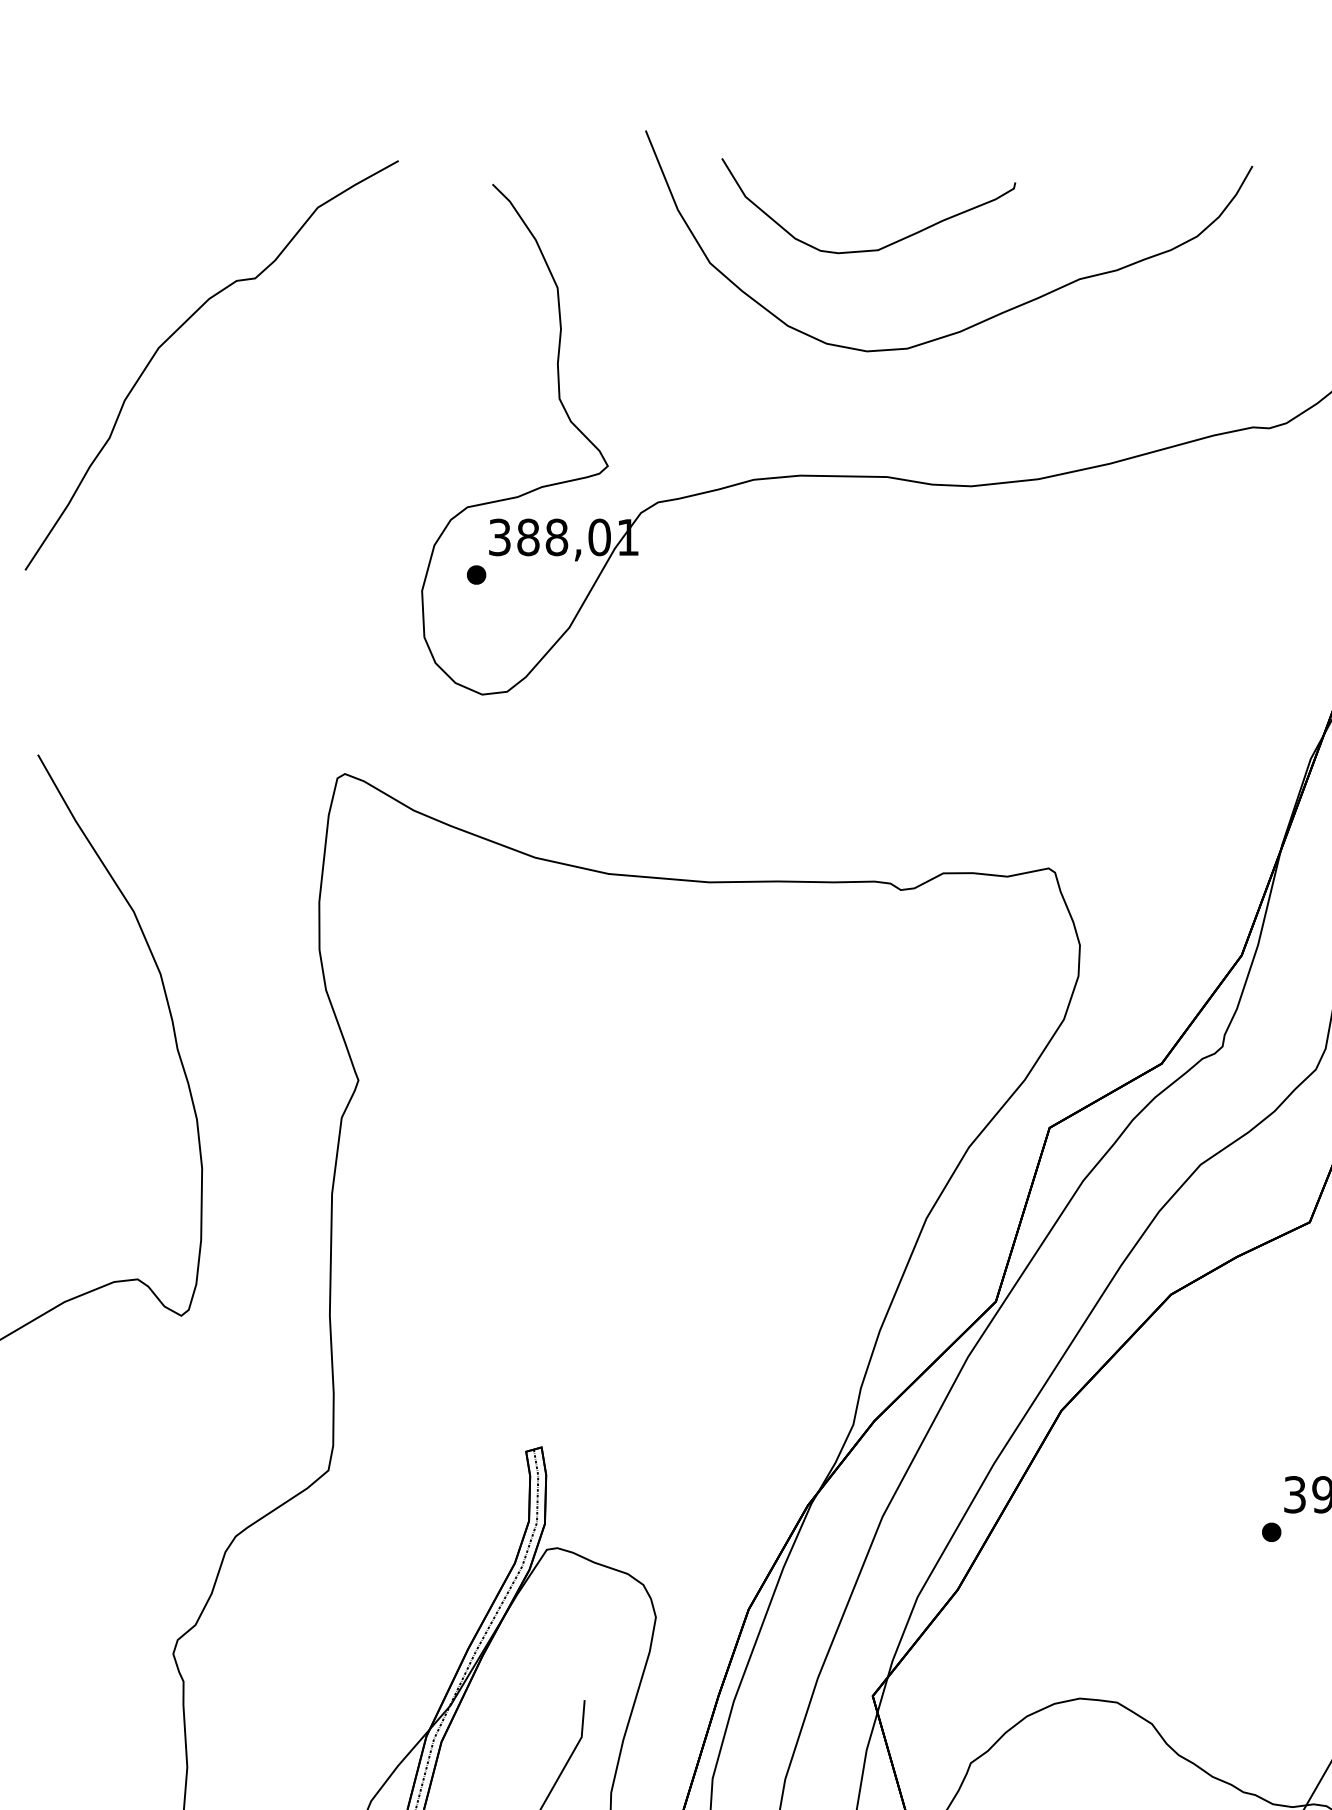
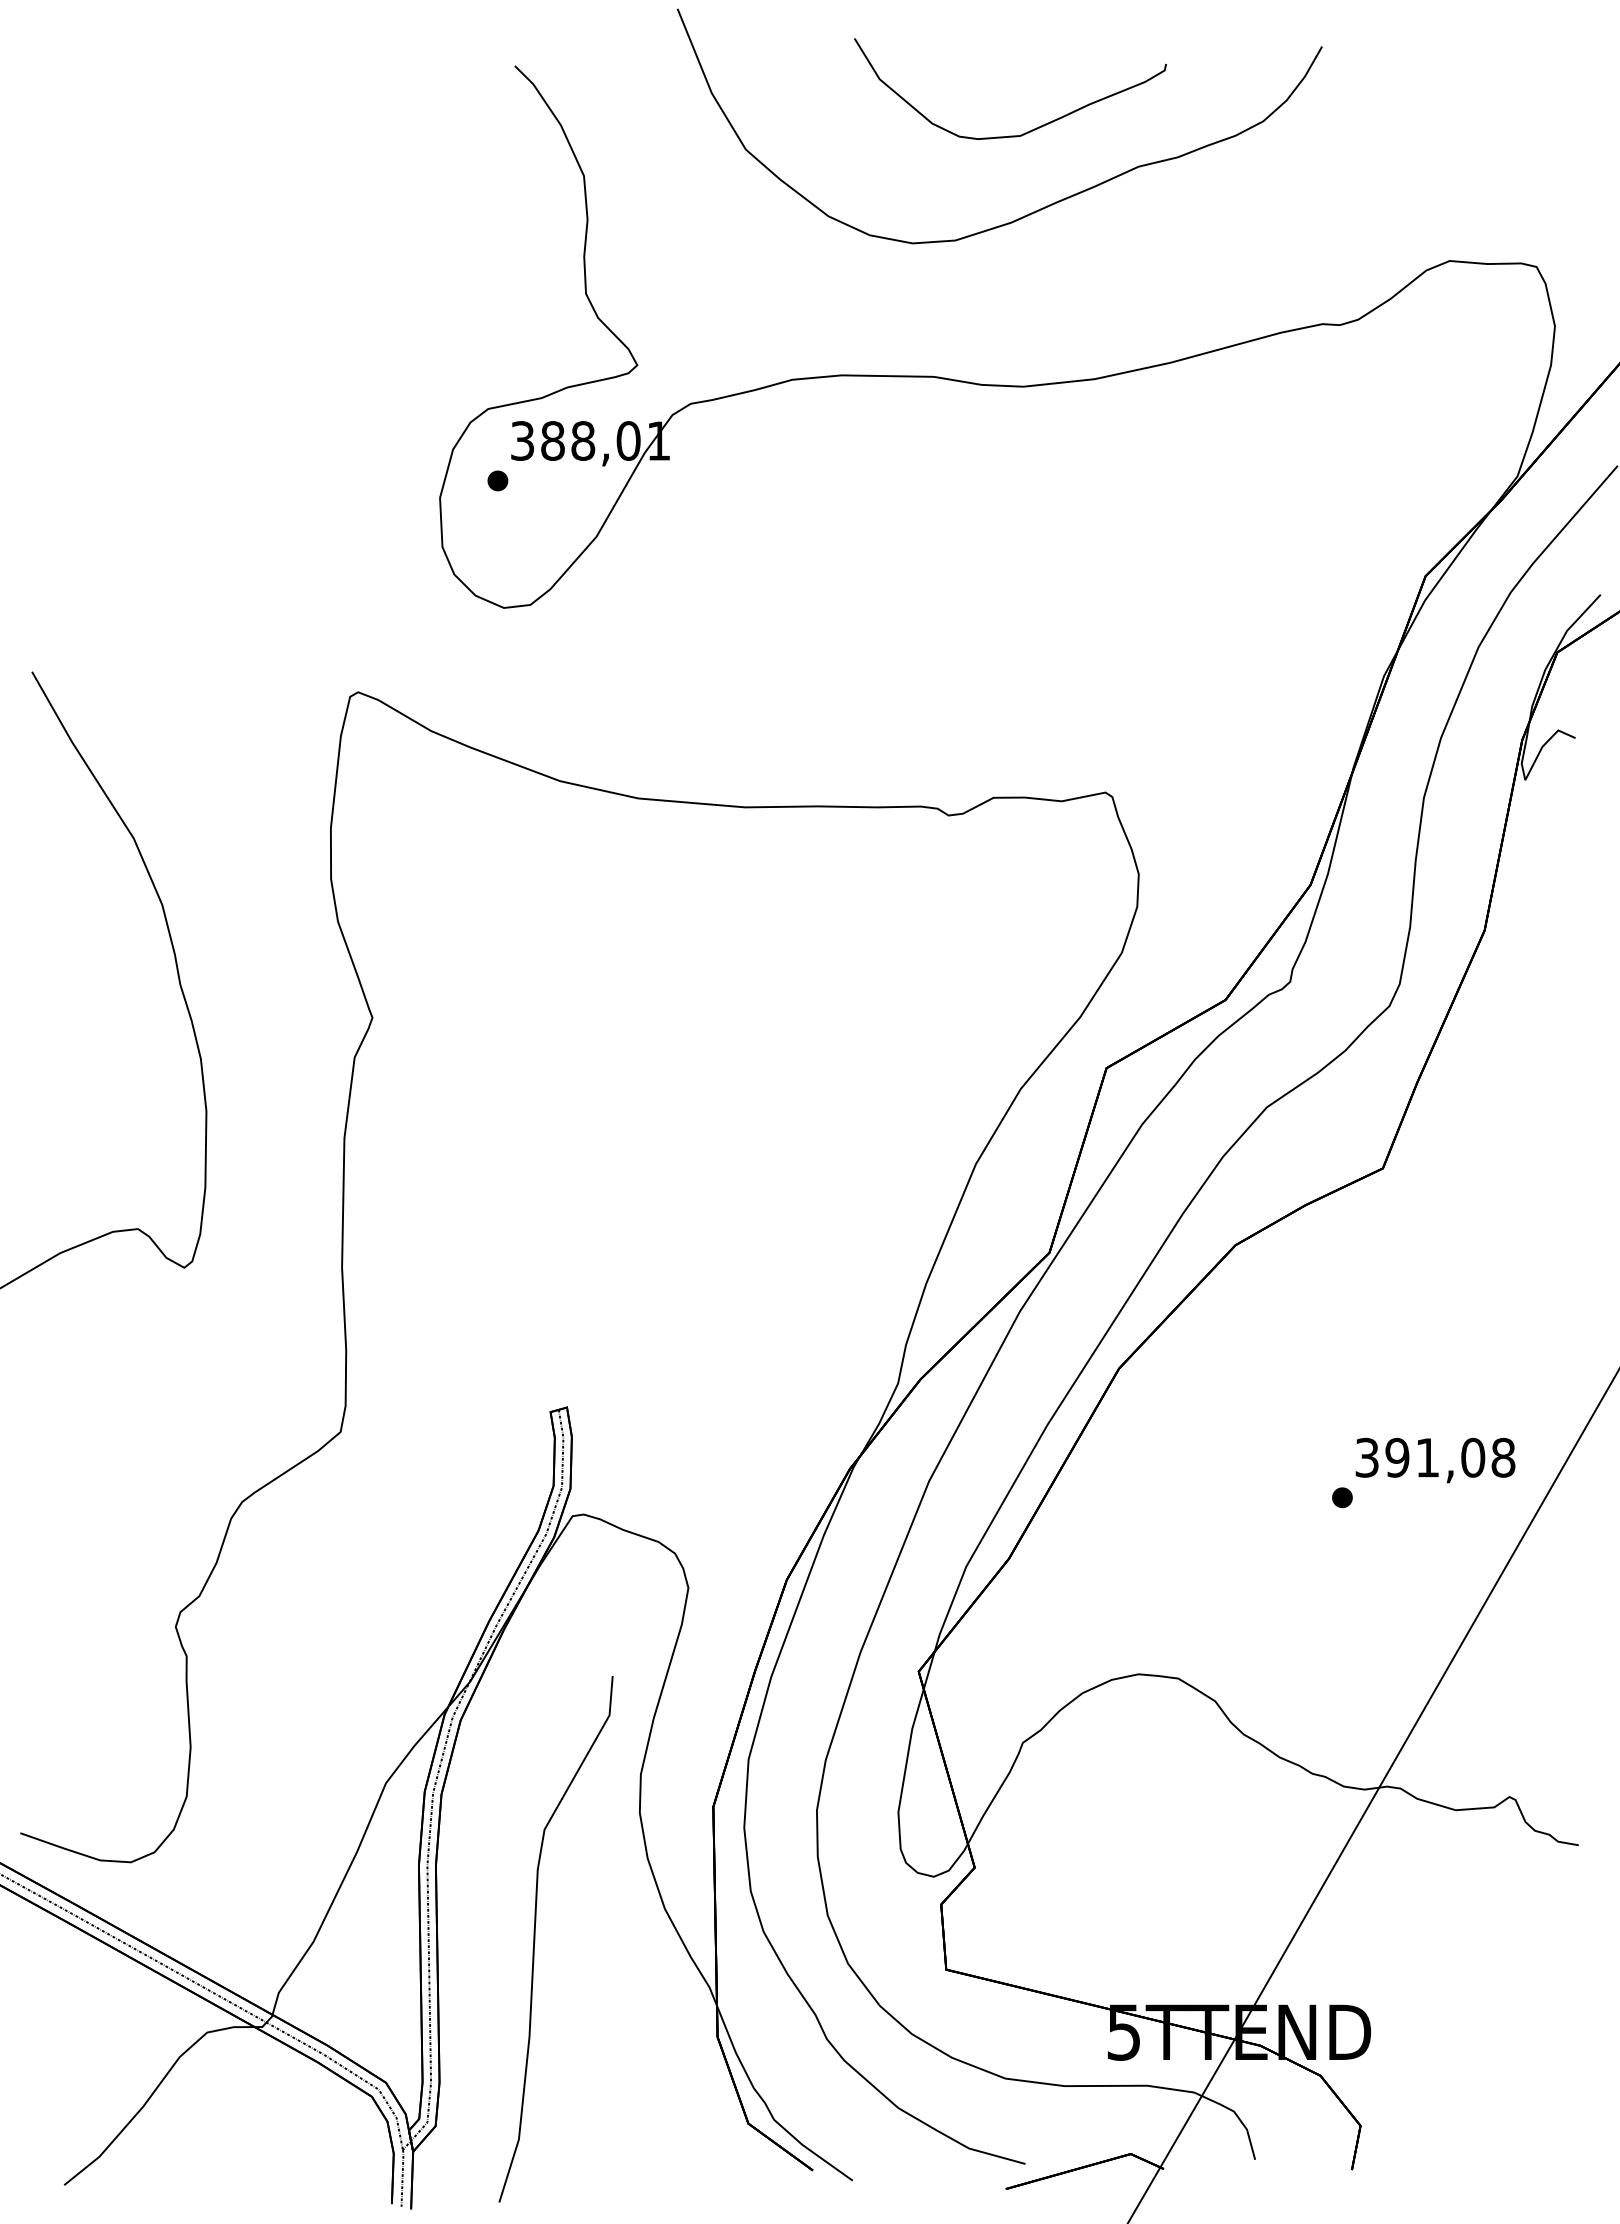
curve: (886, 245) -> (1029, 130), moved
curve: (177, 330) -> (180, 221), removed

